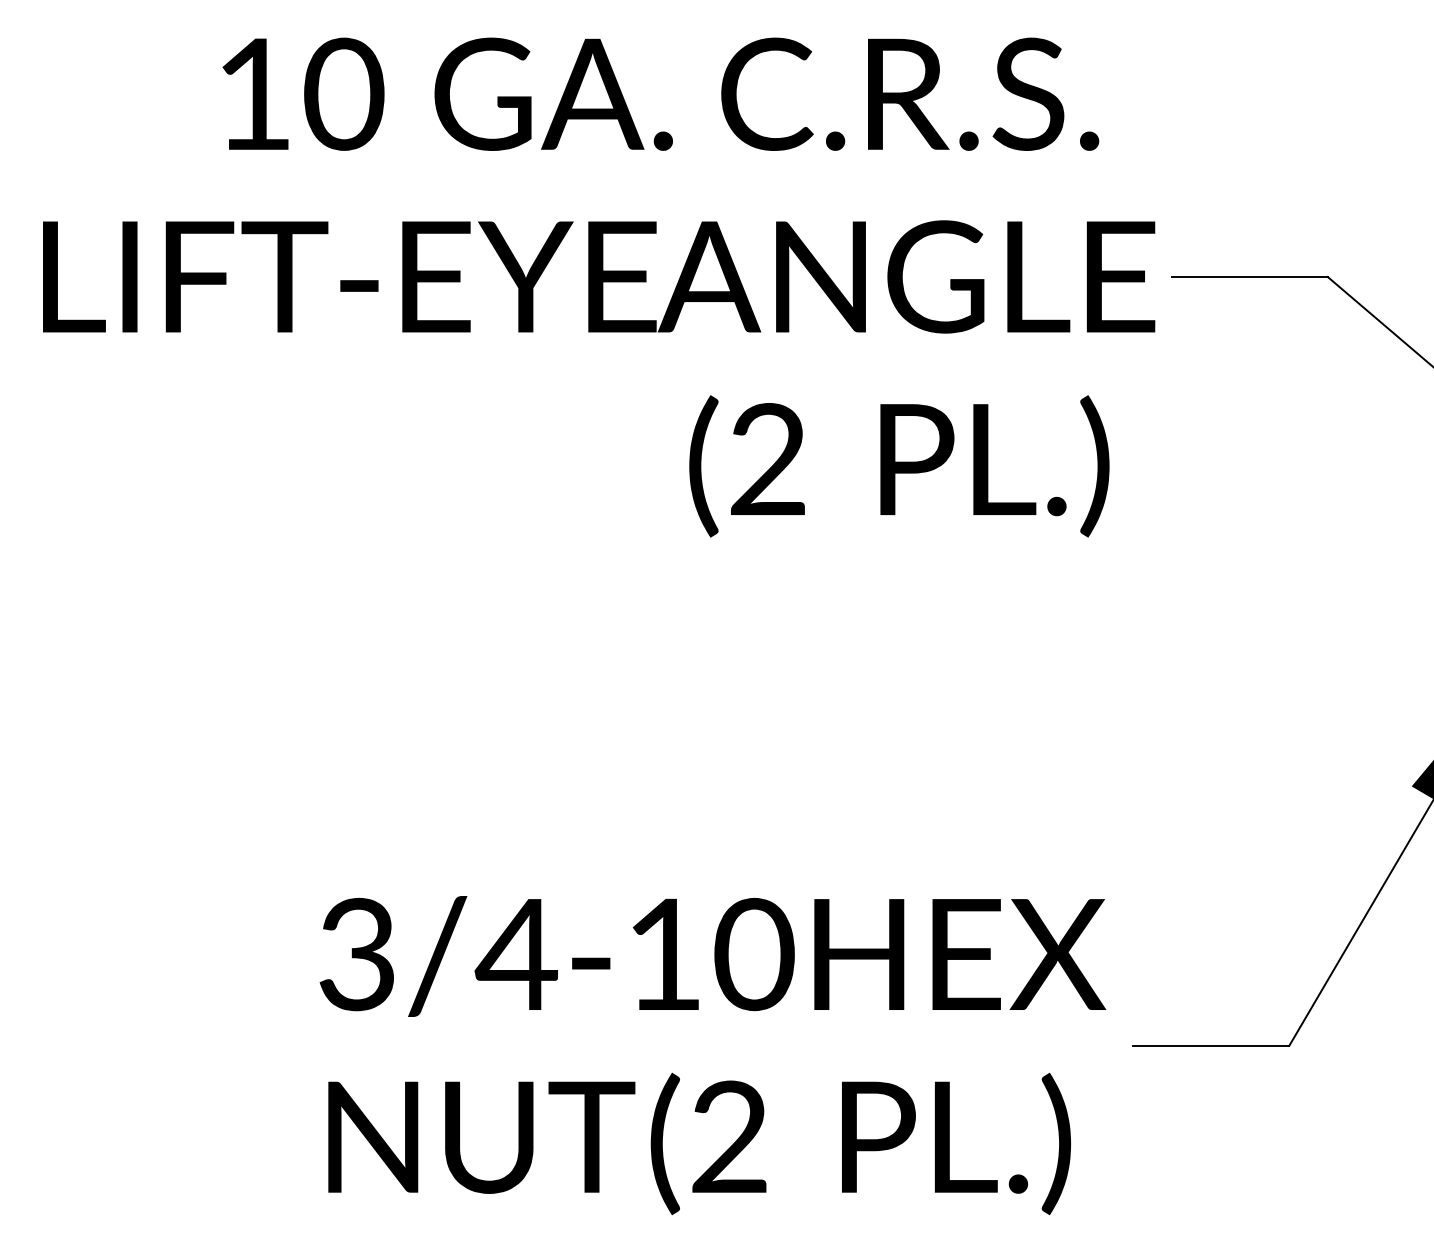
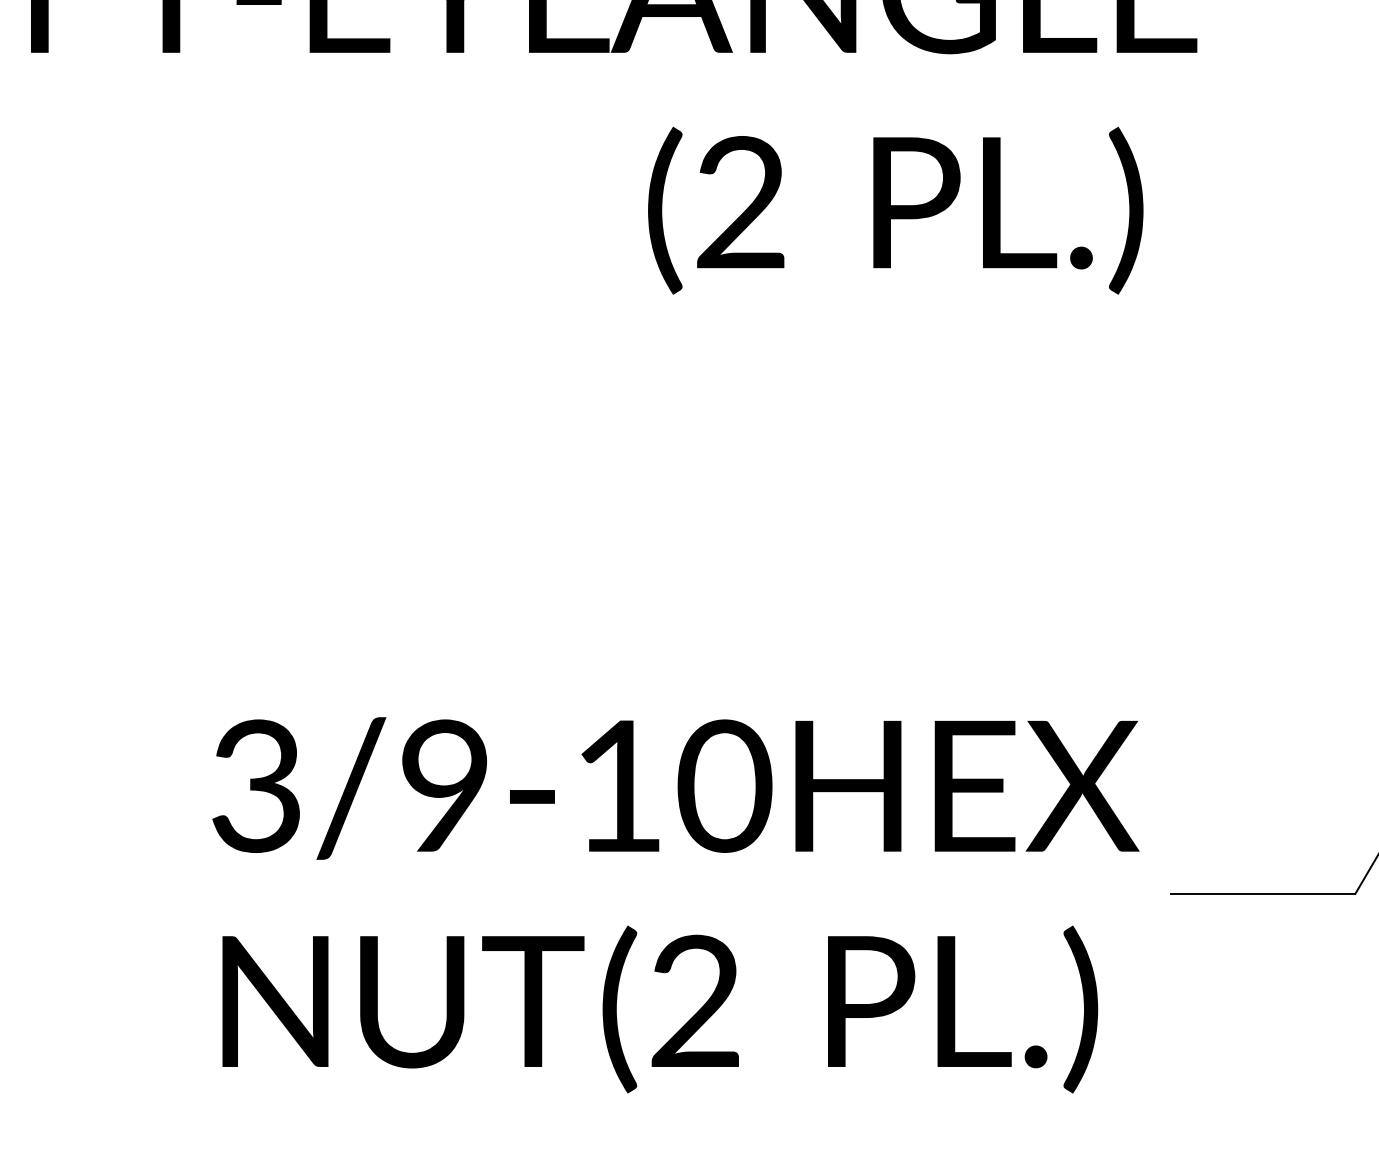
text: (515, 953) -> (443, 784), 3/4-10 -> 3/9-10

